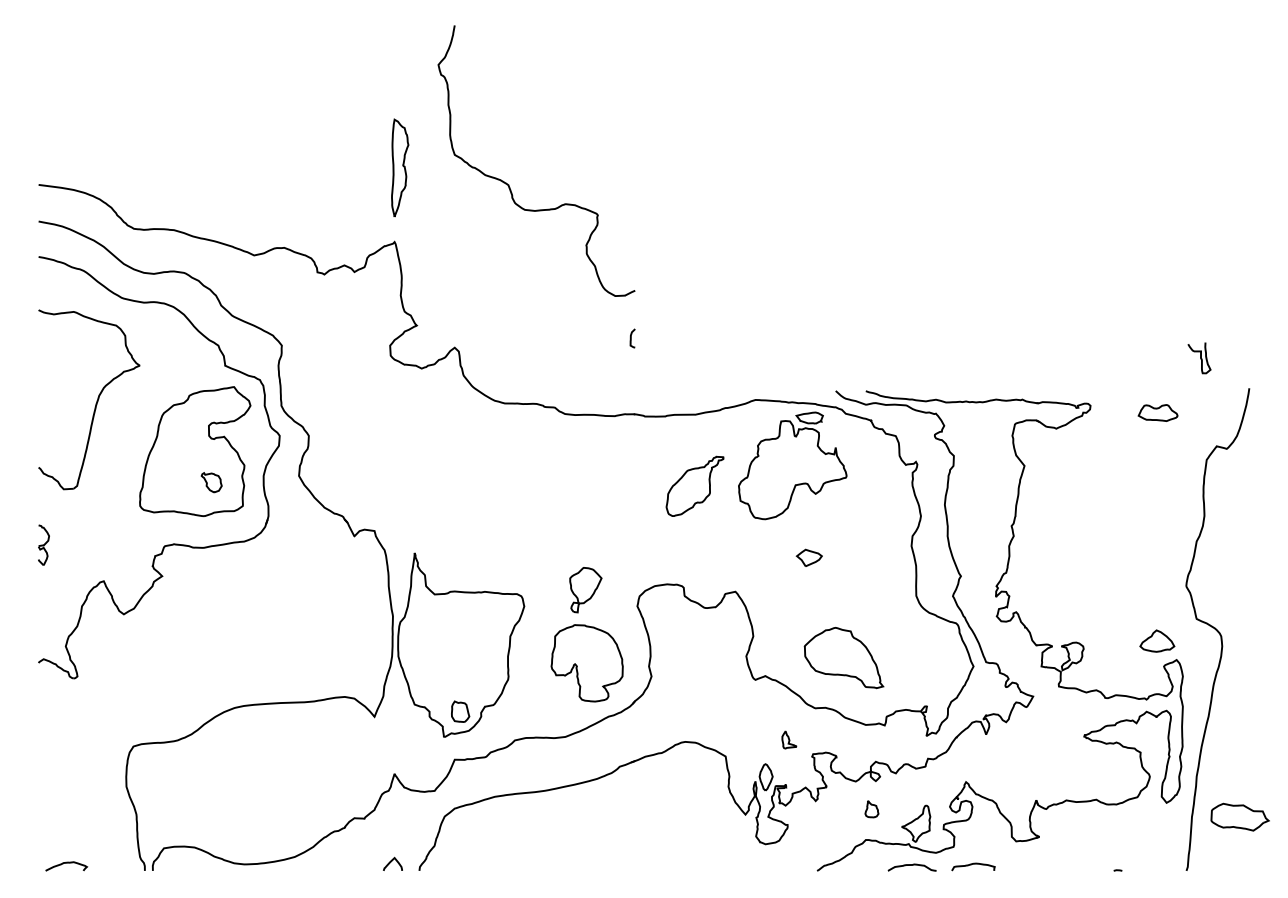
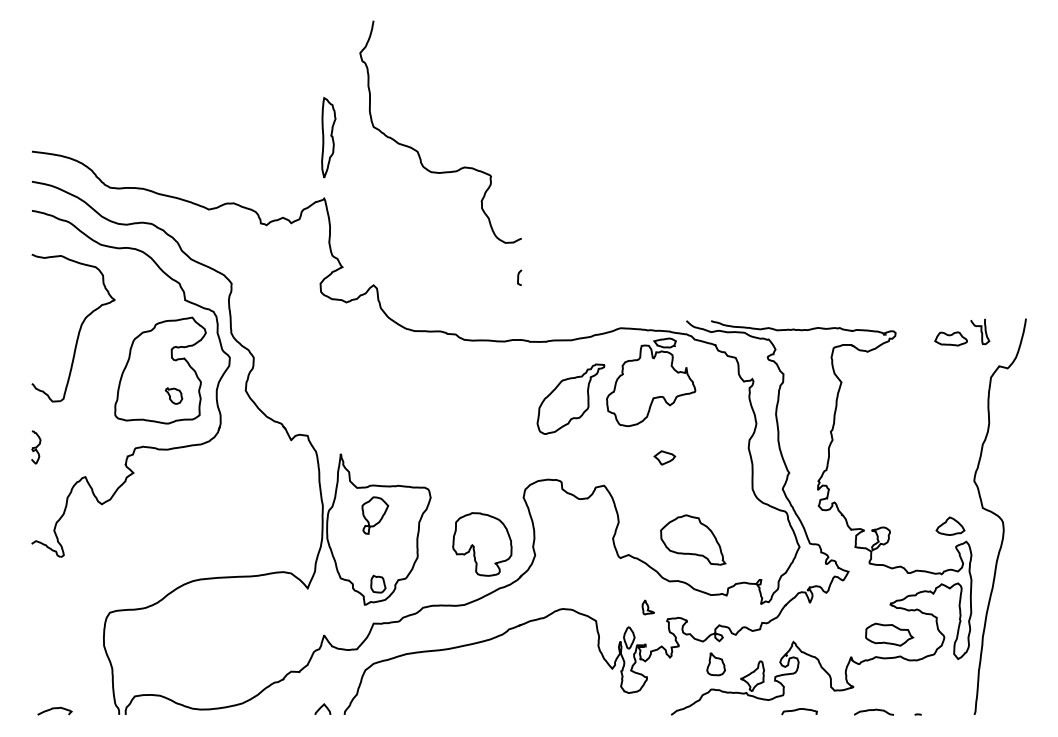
curve: (1200, 358) -> (981, 331), moved
part: (694, 486) -> (570, 399), size x1.43
part: (585, 590) -> (375, 515), moved
part: (871, 809) -> (715, 664), size x1.67
part: (1239, 816) -> (889, 634), moved
curve: (911, 865) -> (873, 710), moved

